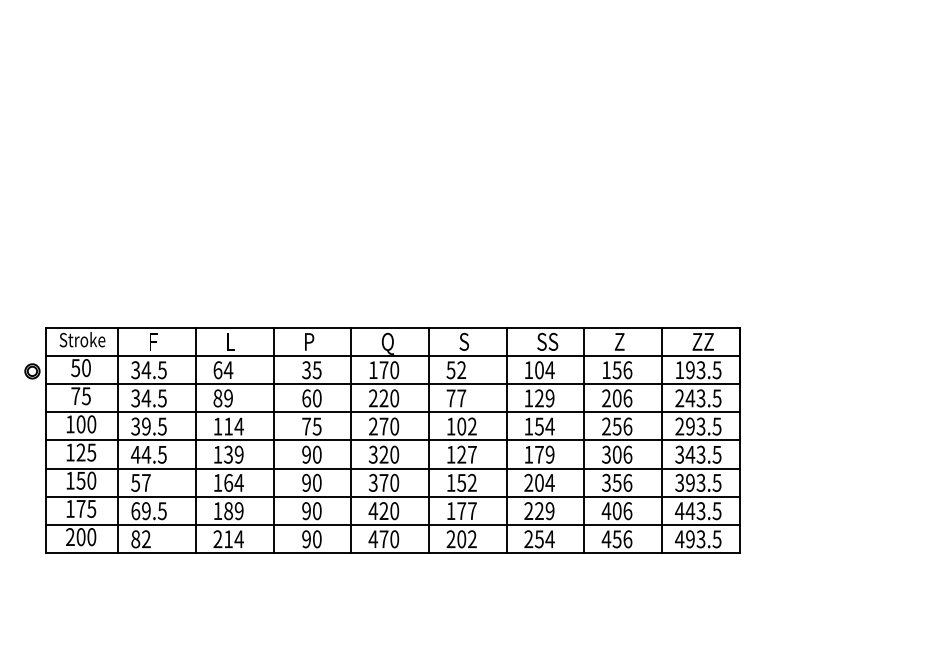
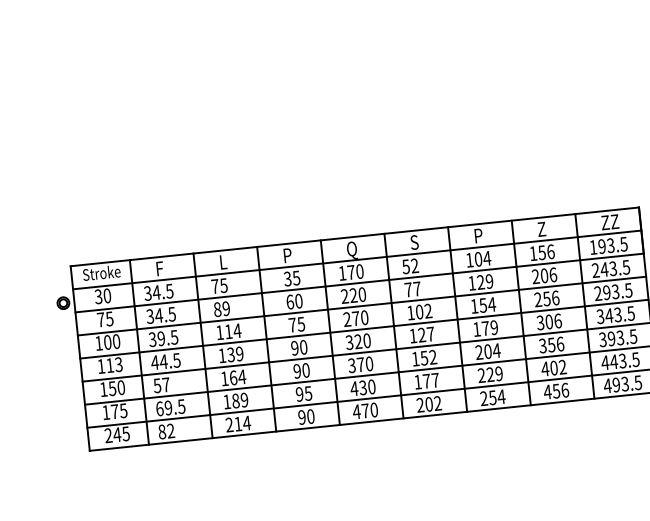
text: (547, 341) -> (482, 235), SS -> P
text: (75, 367) -> (98, 296), 50 -> 30
text: (223, 370) -> (219, 286), 64 -> 75
text: (86, 452) -> (114, 365), 125 -> 113
text: (316, 510) -> (307, 393), 90 -> 95
text: (383, 511) -> (362, 388), 420 -> 430
text: (627, 511) -> (562, 367), 406 -> 402
text: (86, 537) -> (121, 434), 200 -> 245

